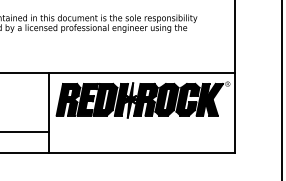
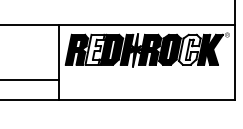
fill: (87, 99) -> (94, 49), removed
fill: (187, 99) -> (189, 49), removed

